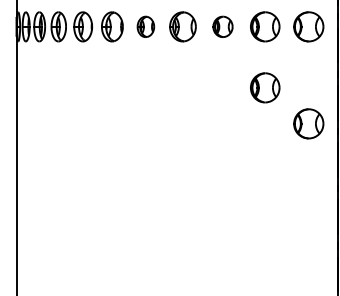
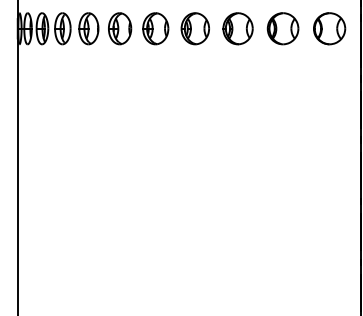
part: (145, 26) -> (155, 28), size x1.43
part: (222, 26) -> (237, 28), size x1.43
part: (265, 87) -> (283, 93), removed
part: (308, 123) -> (329, 131), removed

